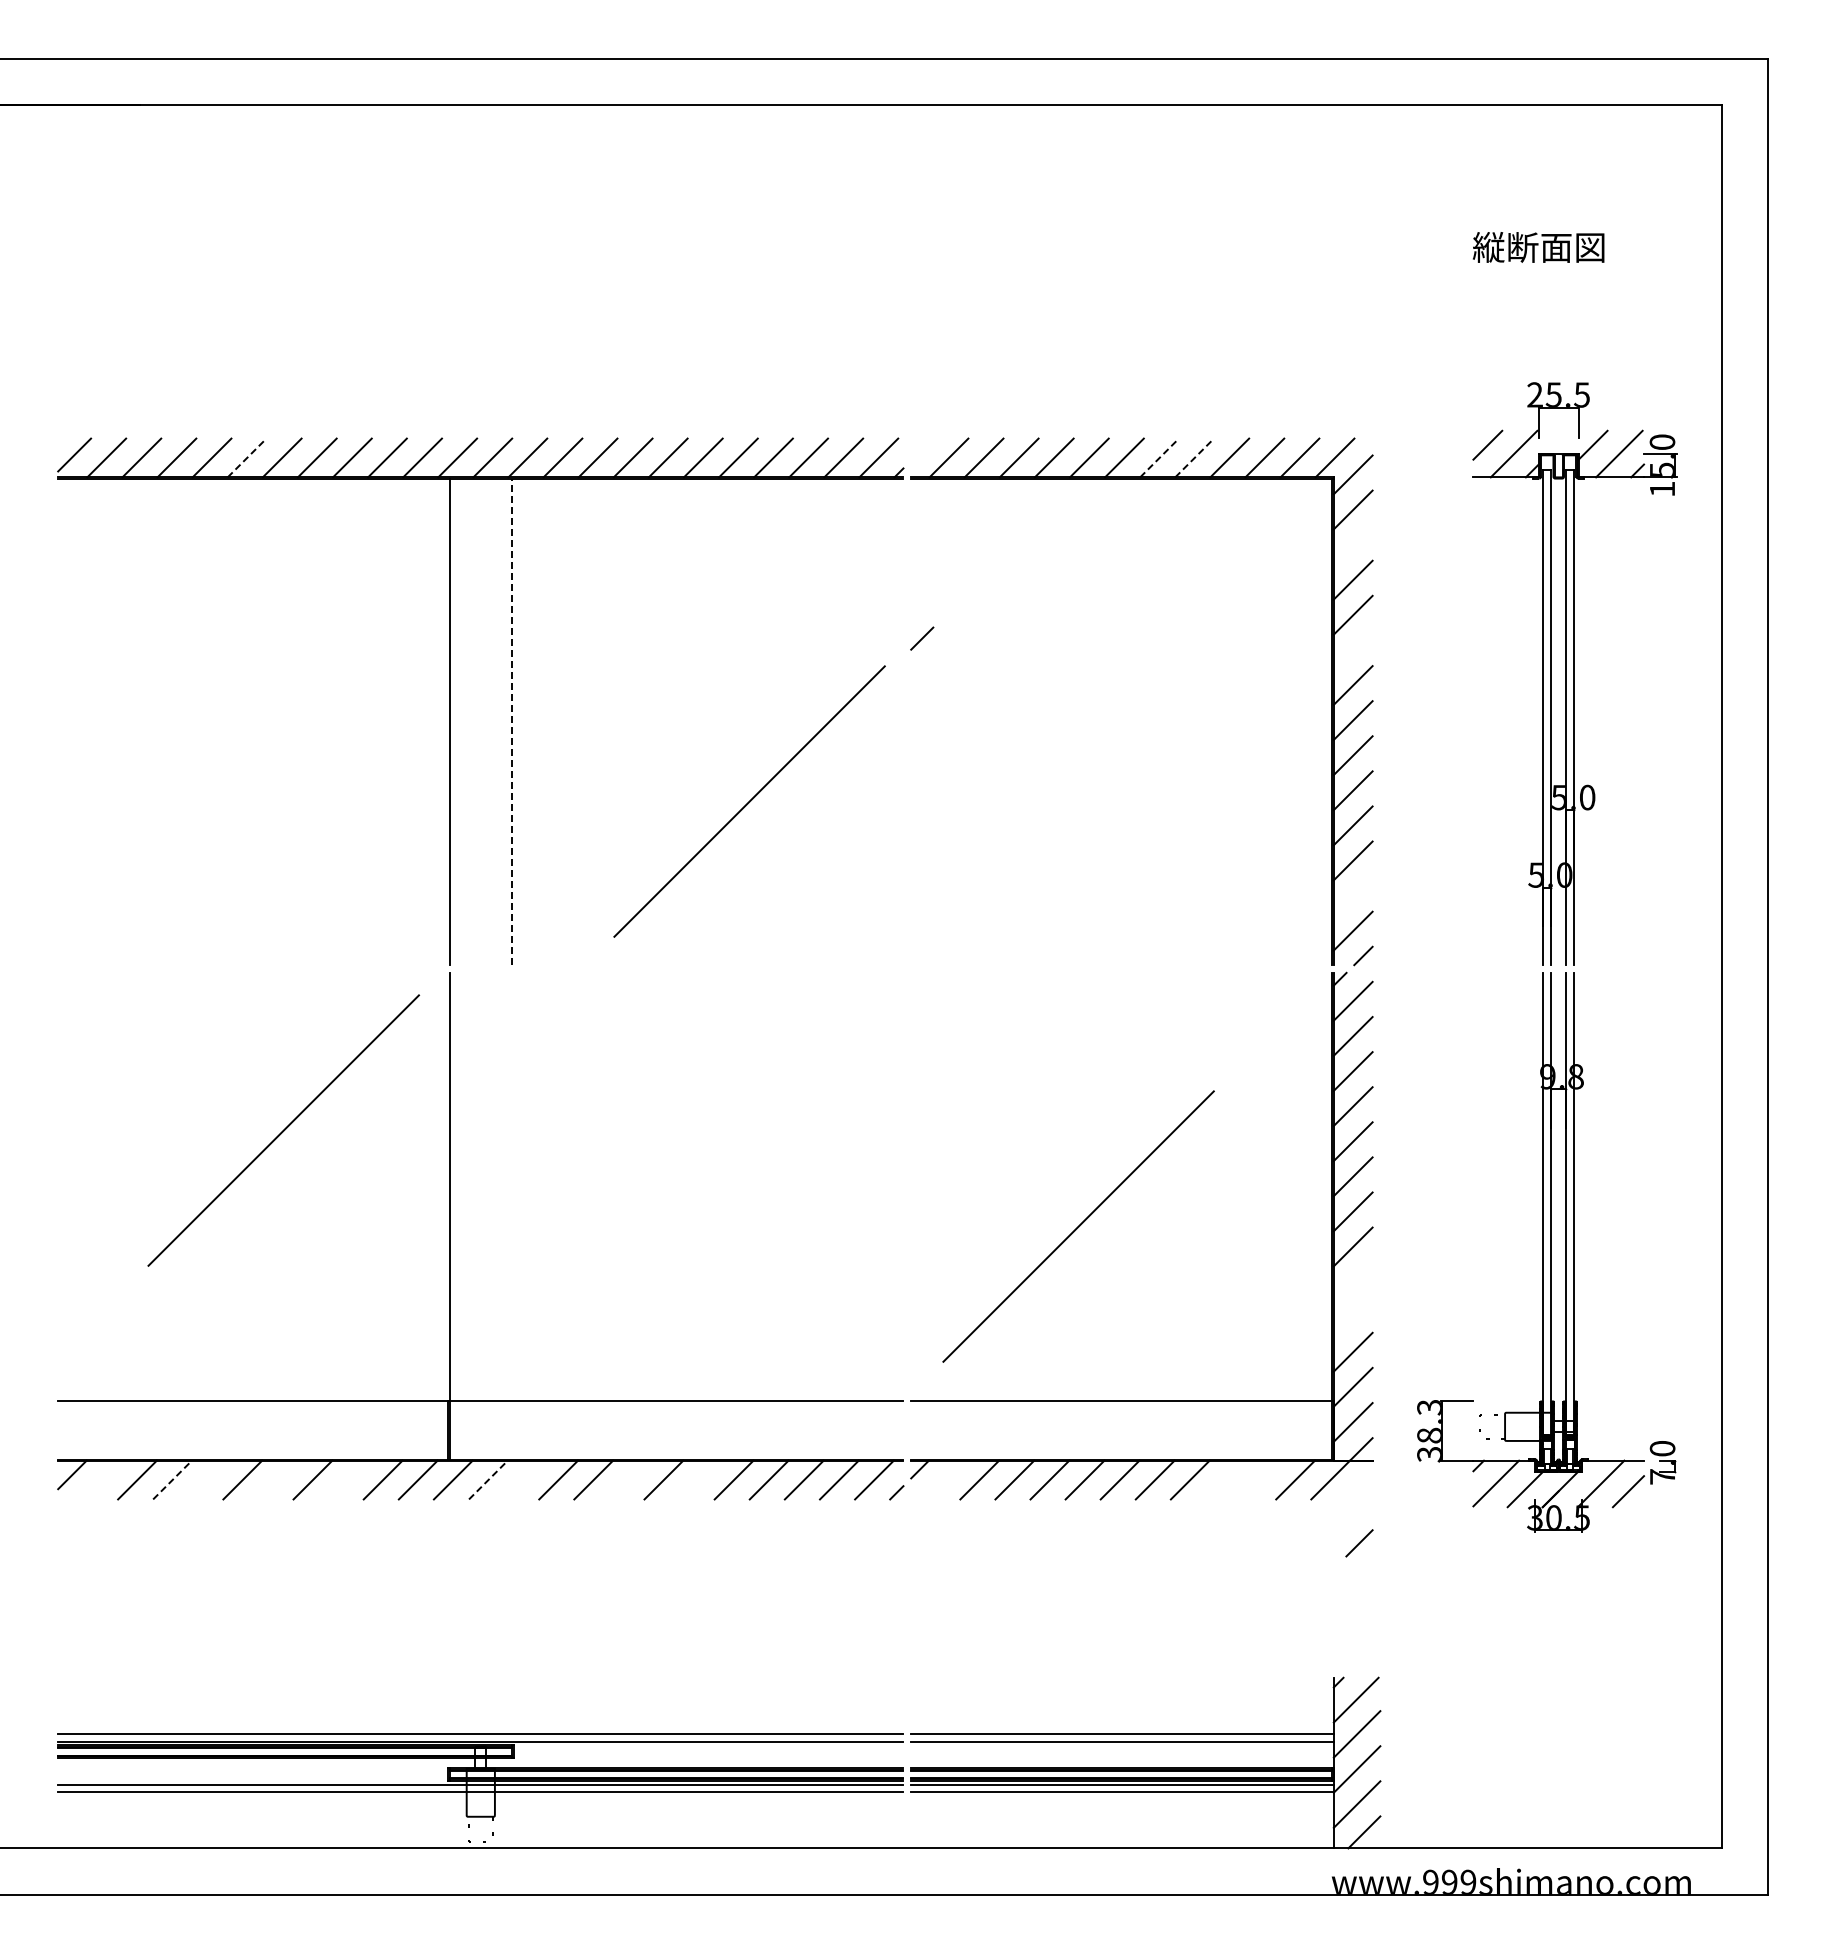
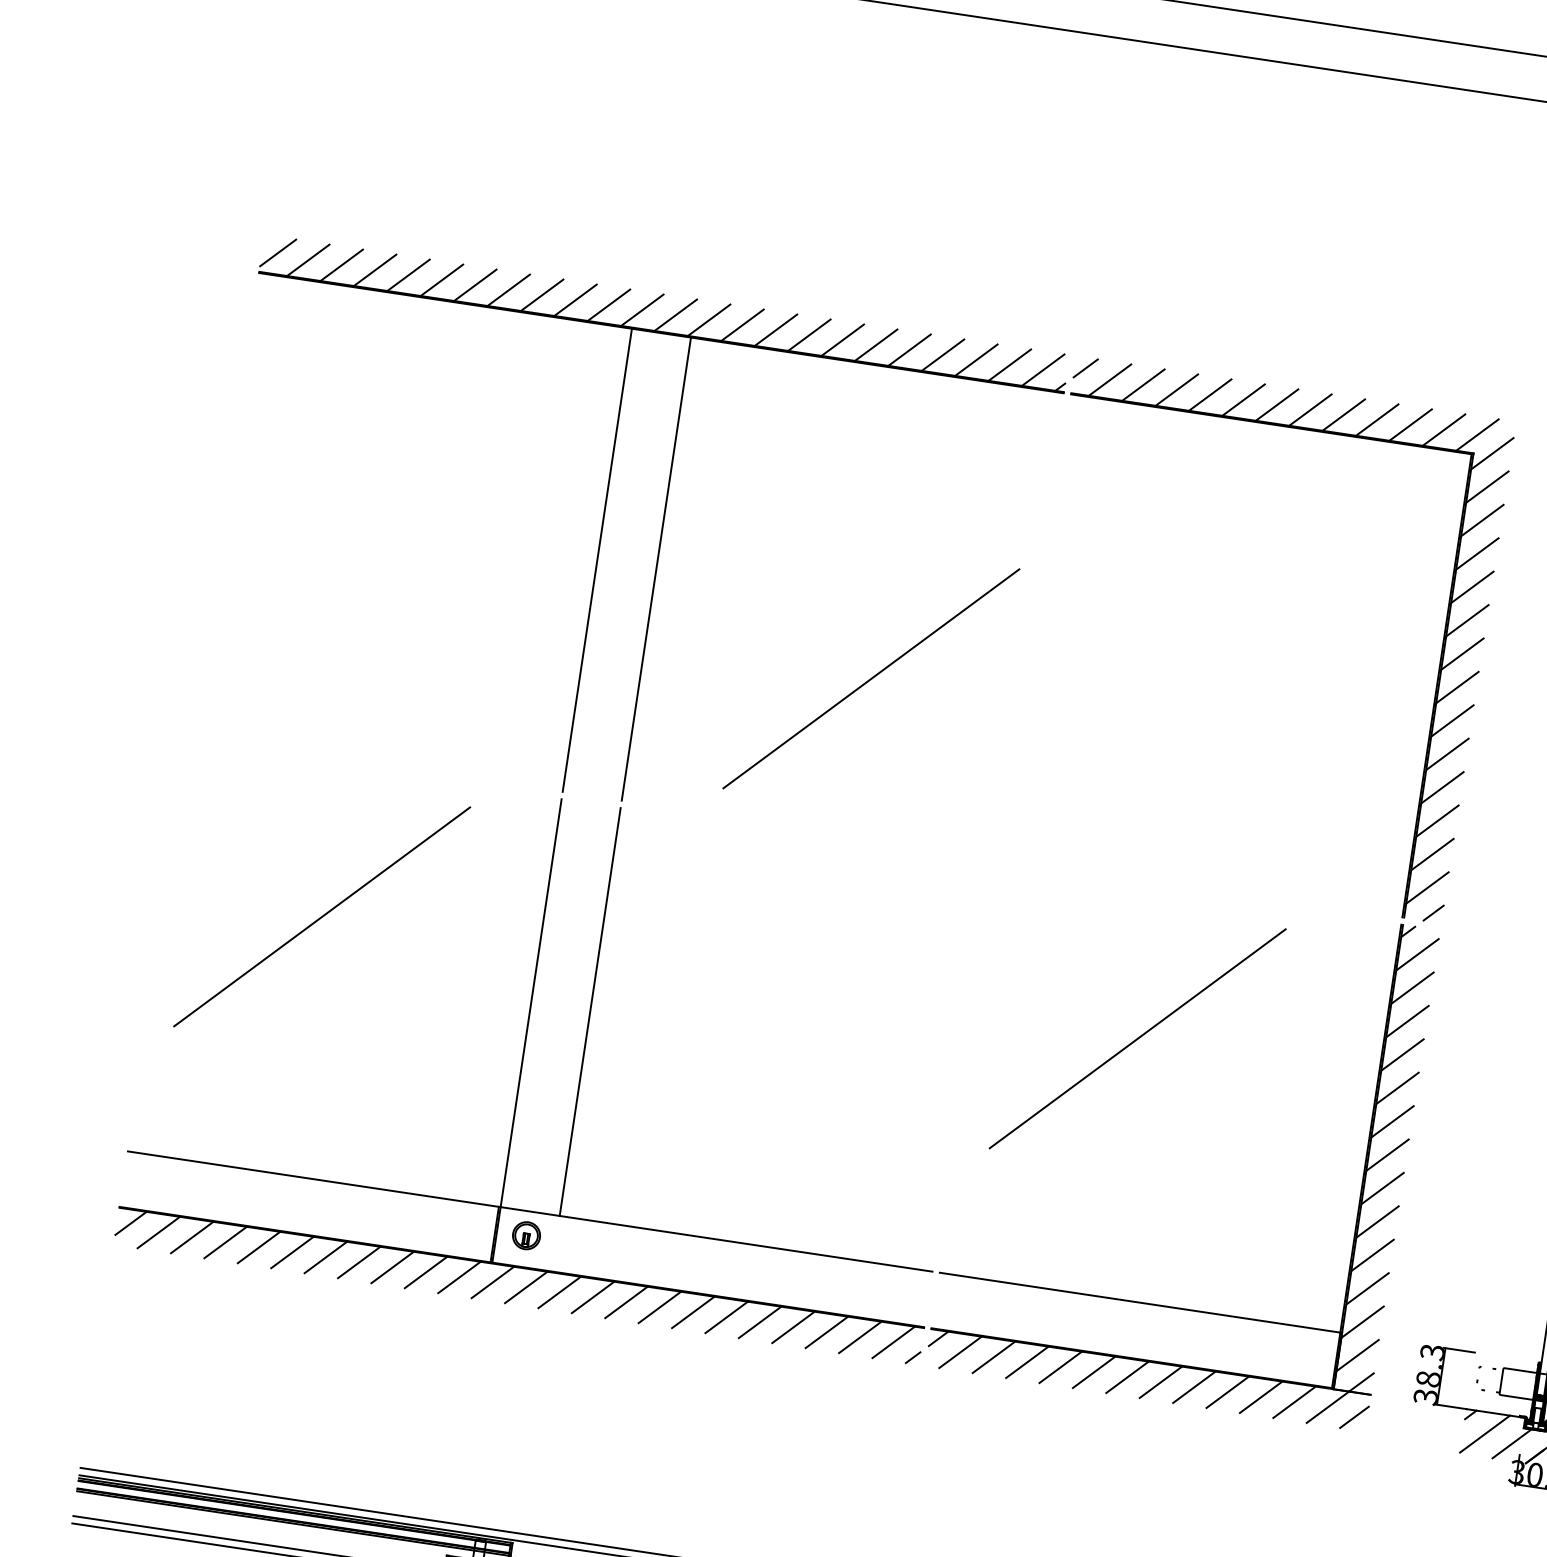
line: (247, 457) -> (442, 279), dashed -> solid
line: (1159, 457) -> (1310, 409), dashed -> solid
line: (1195, 457) -> (1344, 414), dashed -> solid
line: (1352, 544) -> (1481, 519), added
line: (922, 638) -> (1086, 368), moved
line: (1352, 649) -> (1466, 619), added
line: (511, 721) -> (656, 568), dashed -> solid
line: (1352, 895) -> (1431, 853), added
line: (283, 1130) -> (321, 916), moved
line: (511, 1186) -> (589, 1011), added
line: (1078, 1226) -> (1137, 1038), moved
line: (1352, 1281) -> (1376, 1221), added
line: (1352, 1316) -> (1371, 1254), added
part: (480, 1426) -> (526, 1235), added
line: (102, 1479) -> (158, 1232), added
line: (172, 1479) -> (225, 1241), dashed -> solid
line: (207, 1479) -> (258, 1246), added
line: (277, 1479) -> (325, 1256), added
line: (347, 1479) -> (392, 1266), added
line: (488, 1479) -> (526, 1286), dashed -> solid
line: (523, 1479) -> (559, 1291), added
line: (628, 1479) -> (659, 1306), added
line: (698, 1479) -> (726, 1316), added
line: (944, 1479) -> (960, 1351), added
line: (1225, 1479) -> (1227, 1391), added
line: (1260, 1479) -> (1261, 1396), added
line: (1359, 1543) -> (1354, 1417), moved

